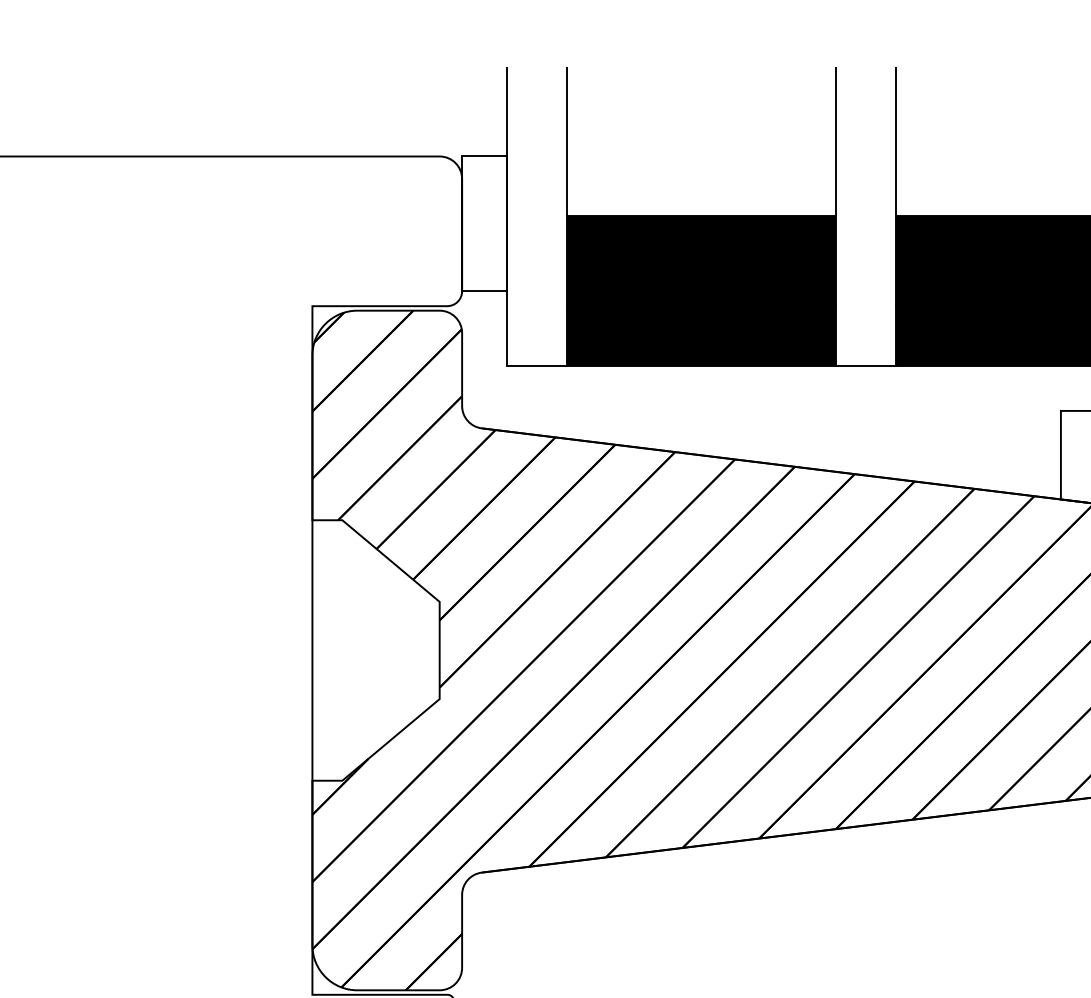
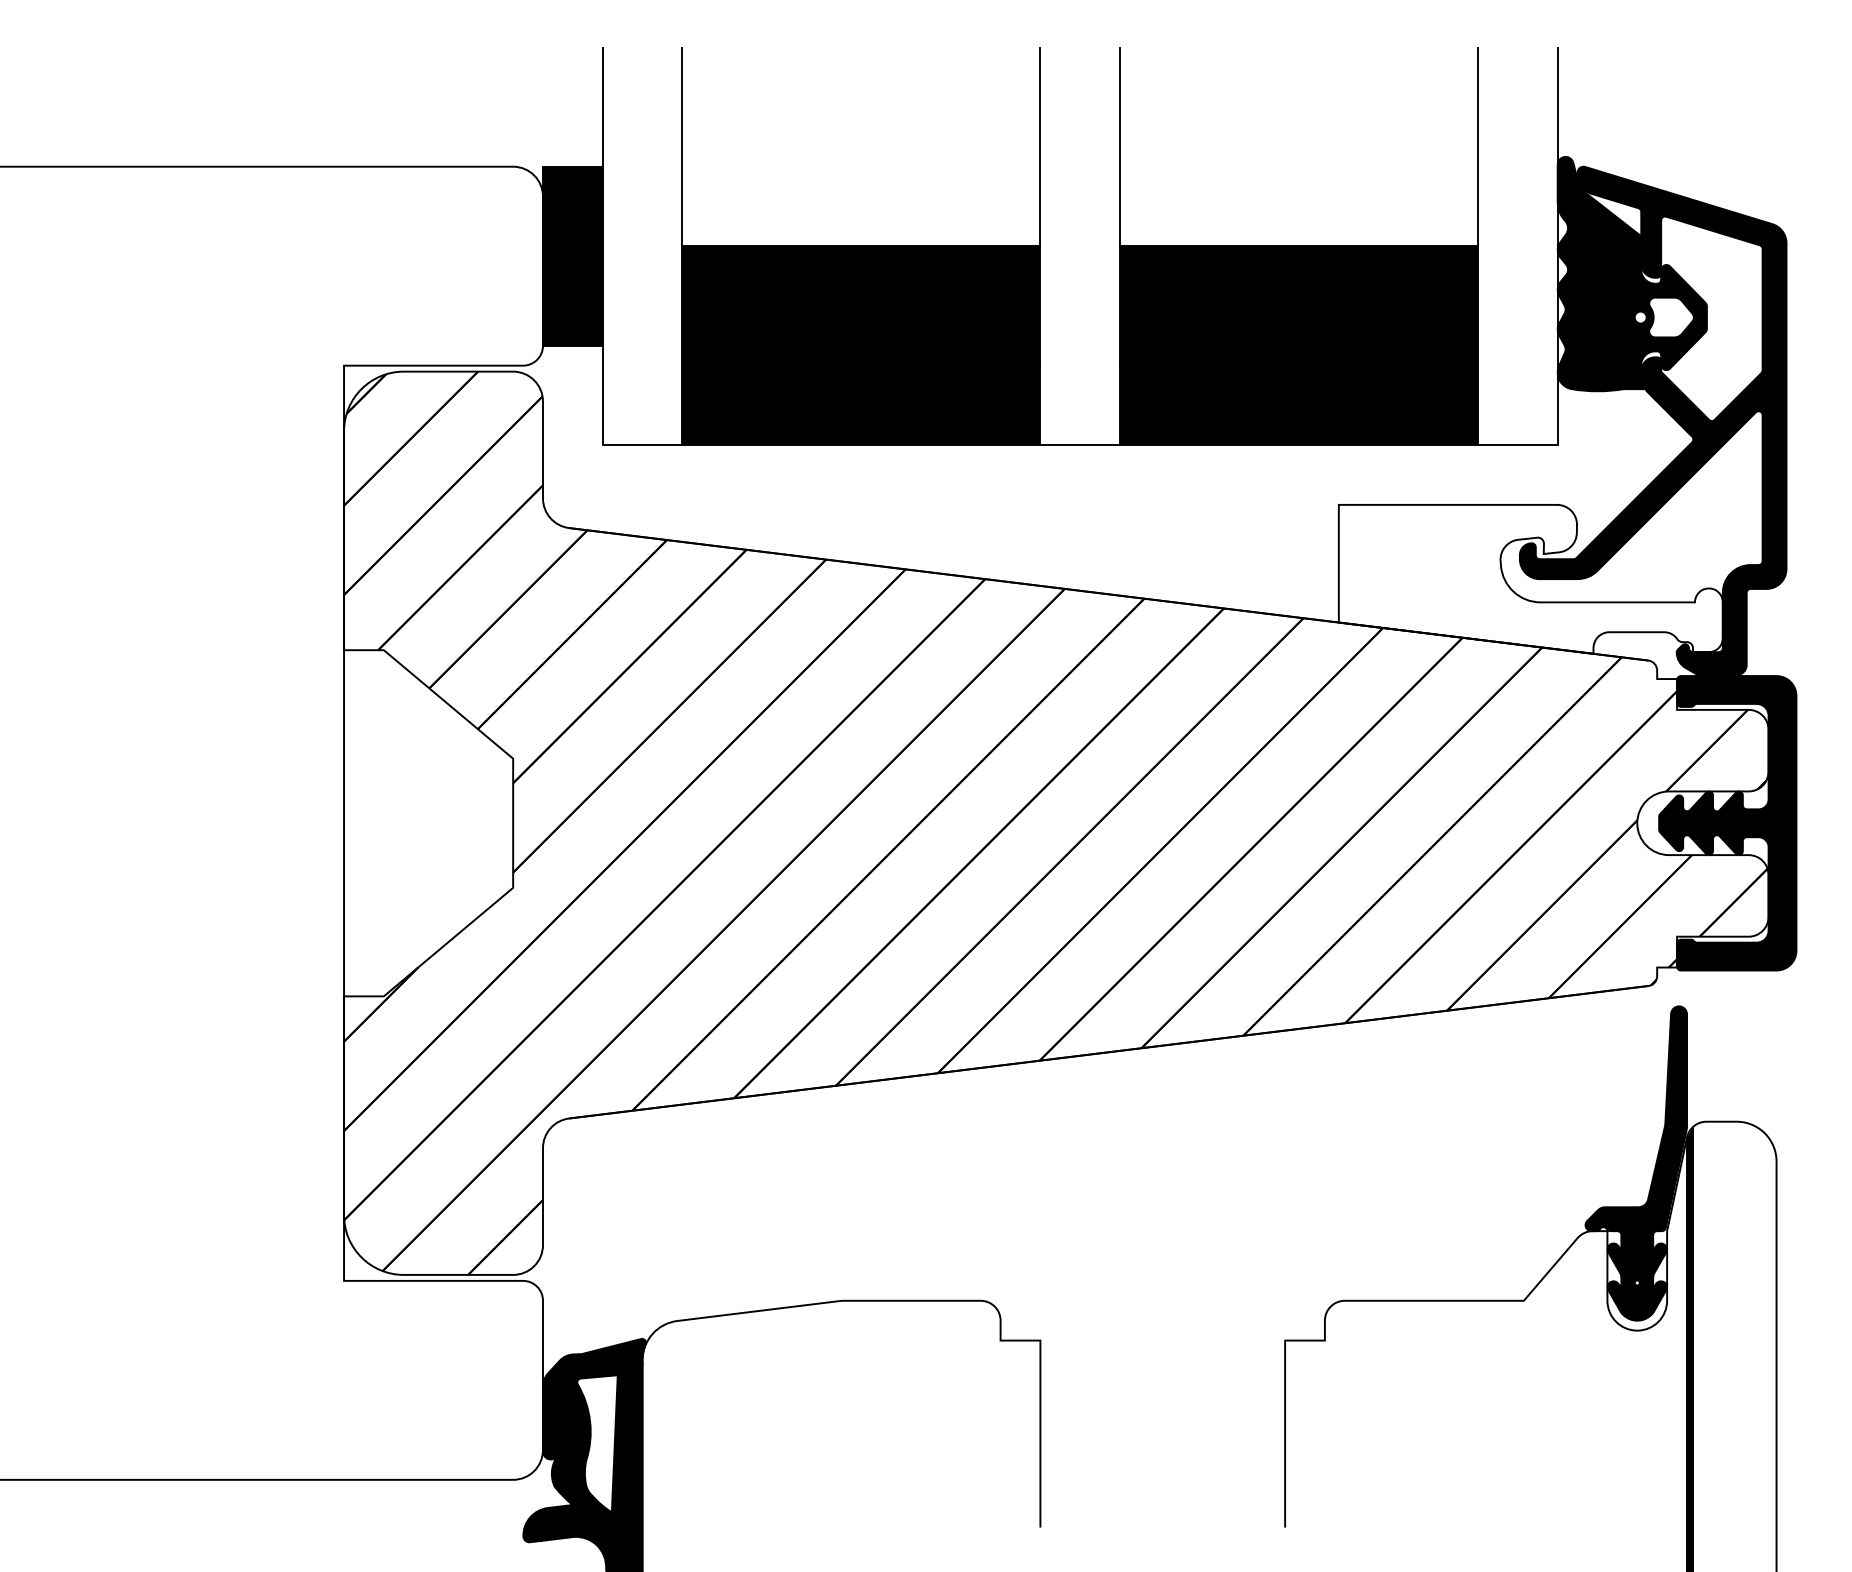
fill: (484, 223) -> (572, 255), added

